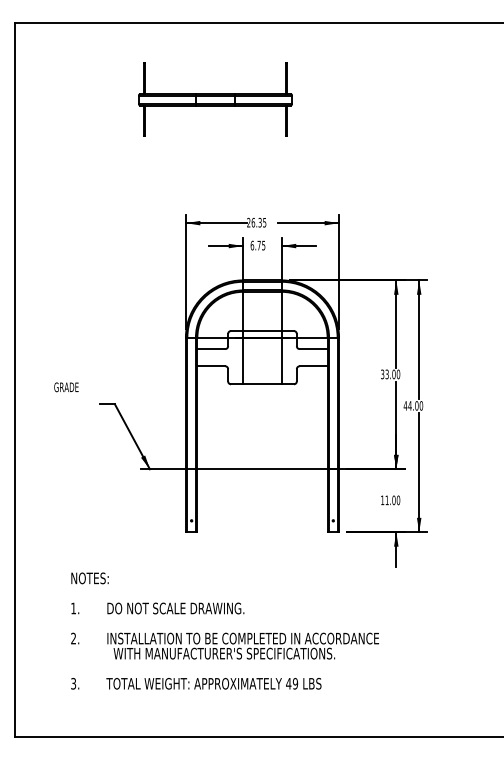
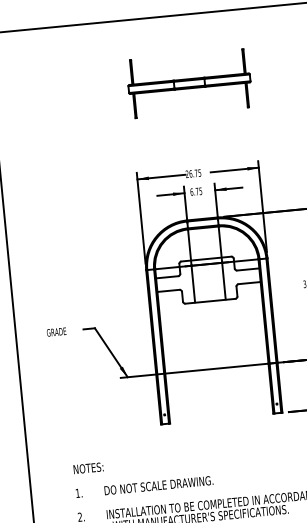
part: (215, 99) -> (189, 83), moved
text: (259, 222) -> (195, 173), 26.35 -> 26.75
text: (66, 387) -> (56, 332), moved

